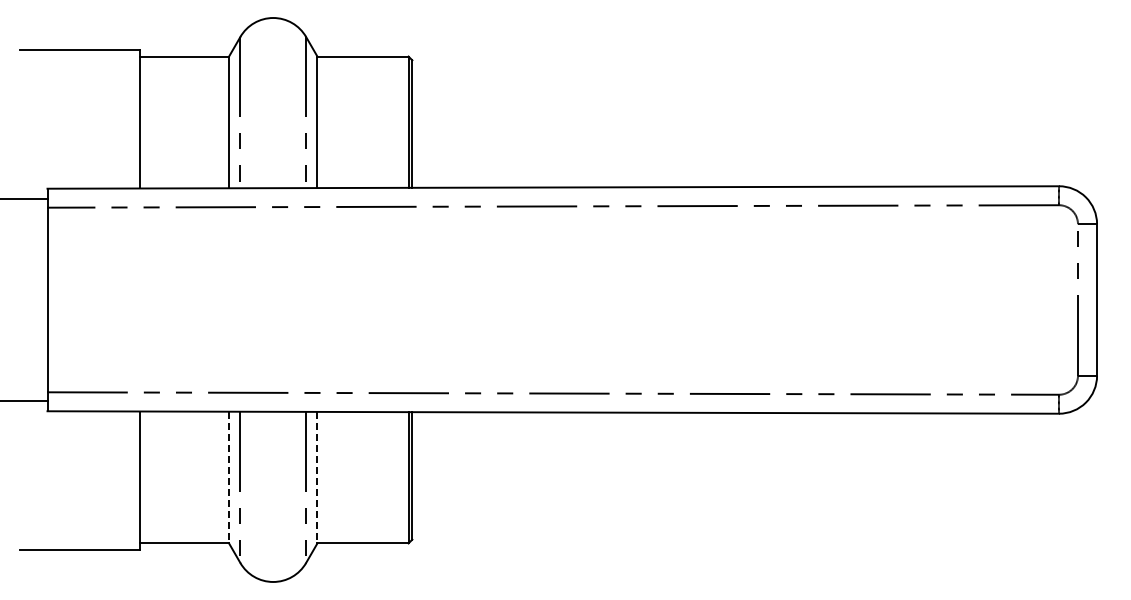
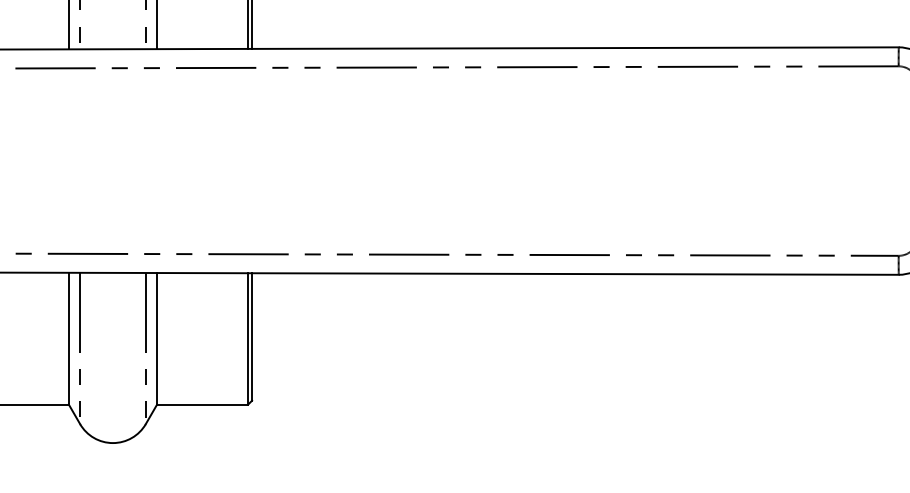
line: (229, 477) -> (69, 338), dashed -> solid
line: (317, 477) -> (157, 338), dashed -> solid

